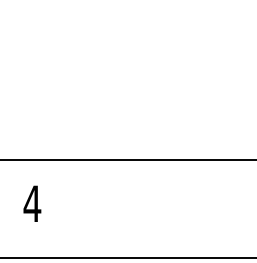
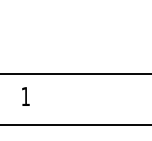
text: (31, 203) -> (25, 96), 4 -> 1

